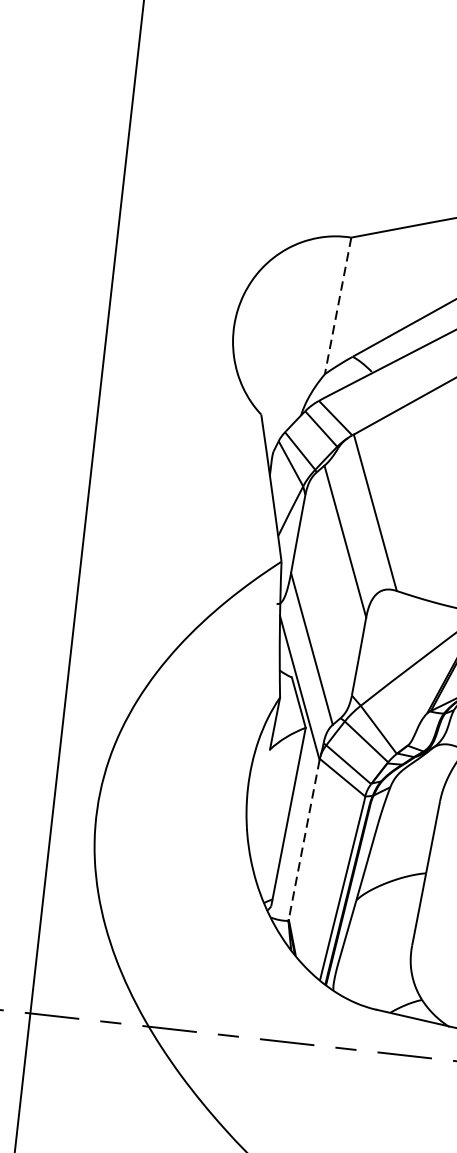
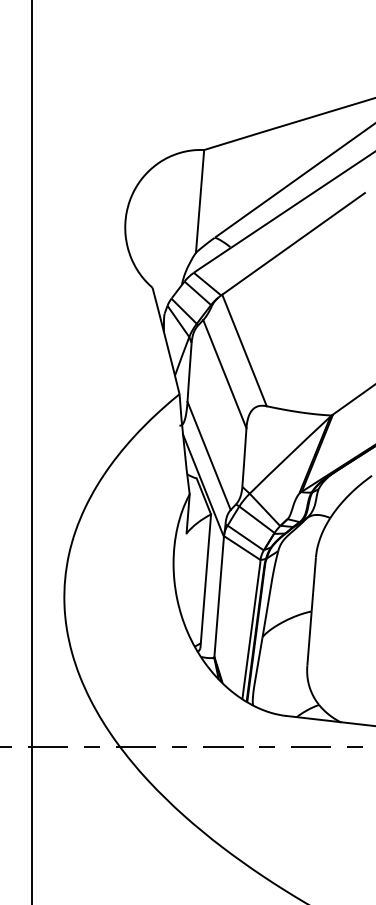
line: (338, 306) -> (200, 201), dashed -> solid
line: (304, 840) -> (219, 597), dashed -> solid

